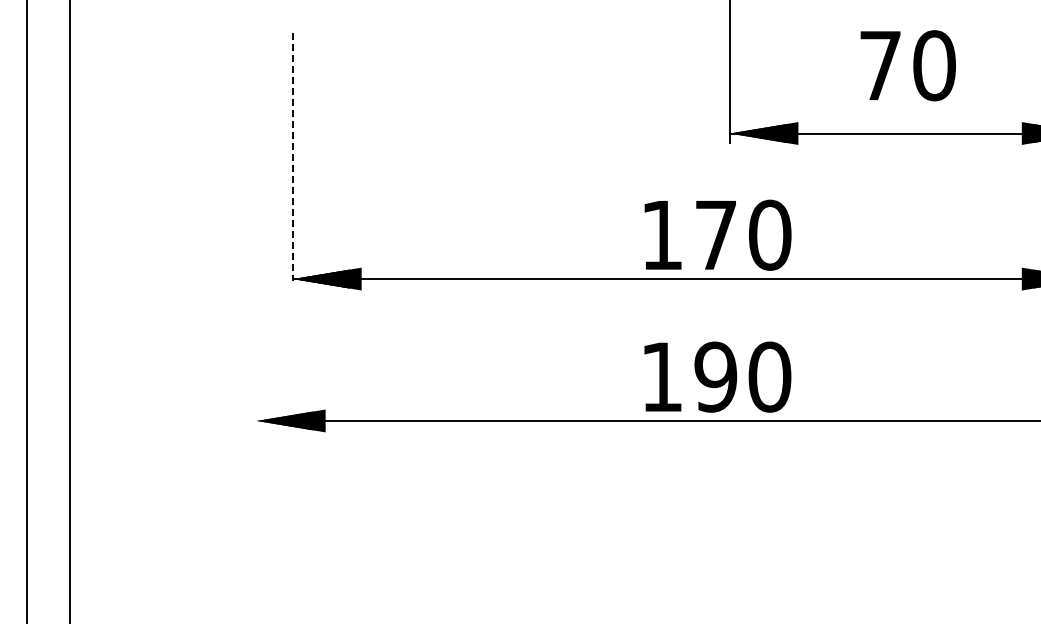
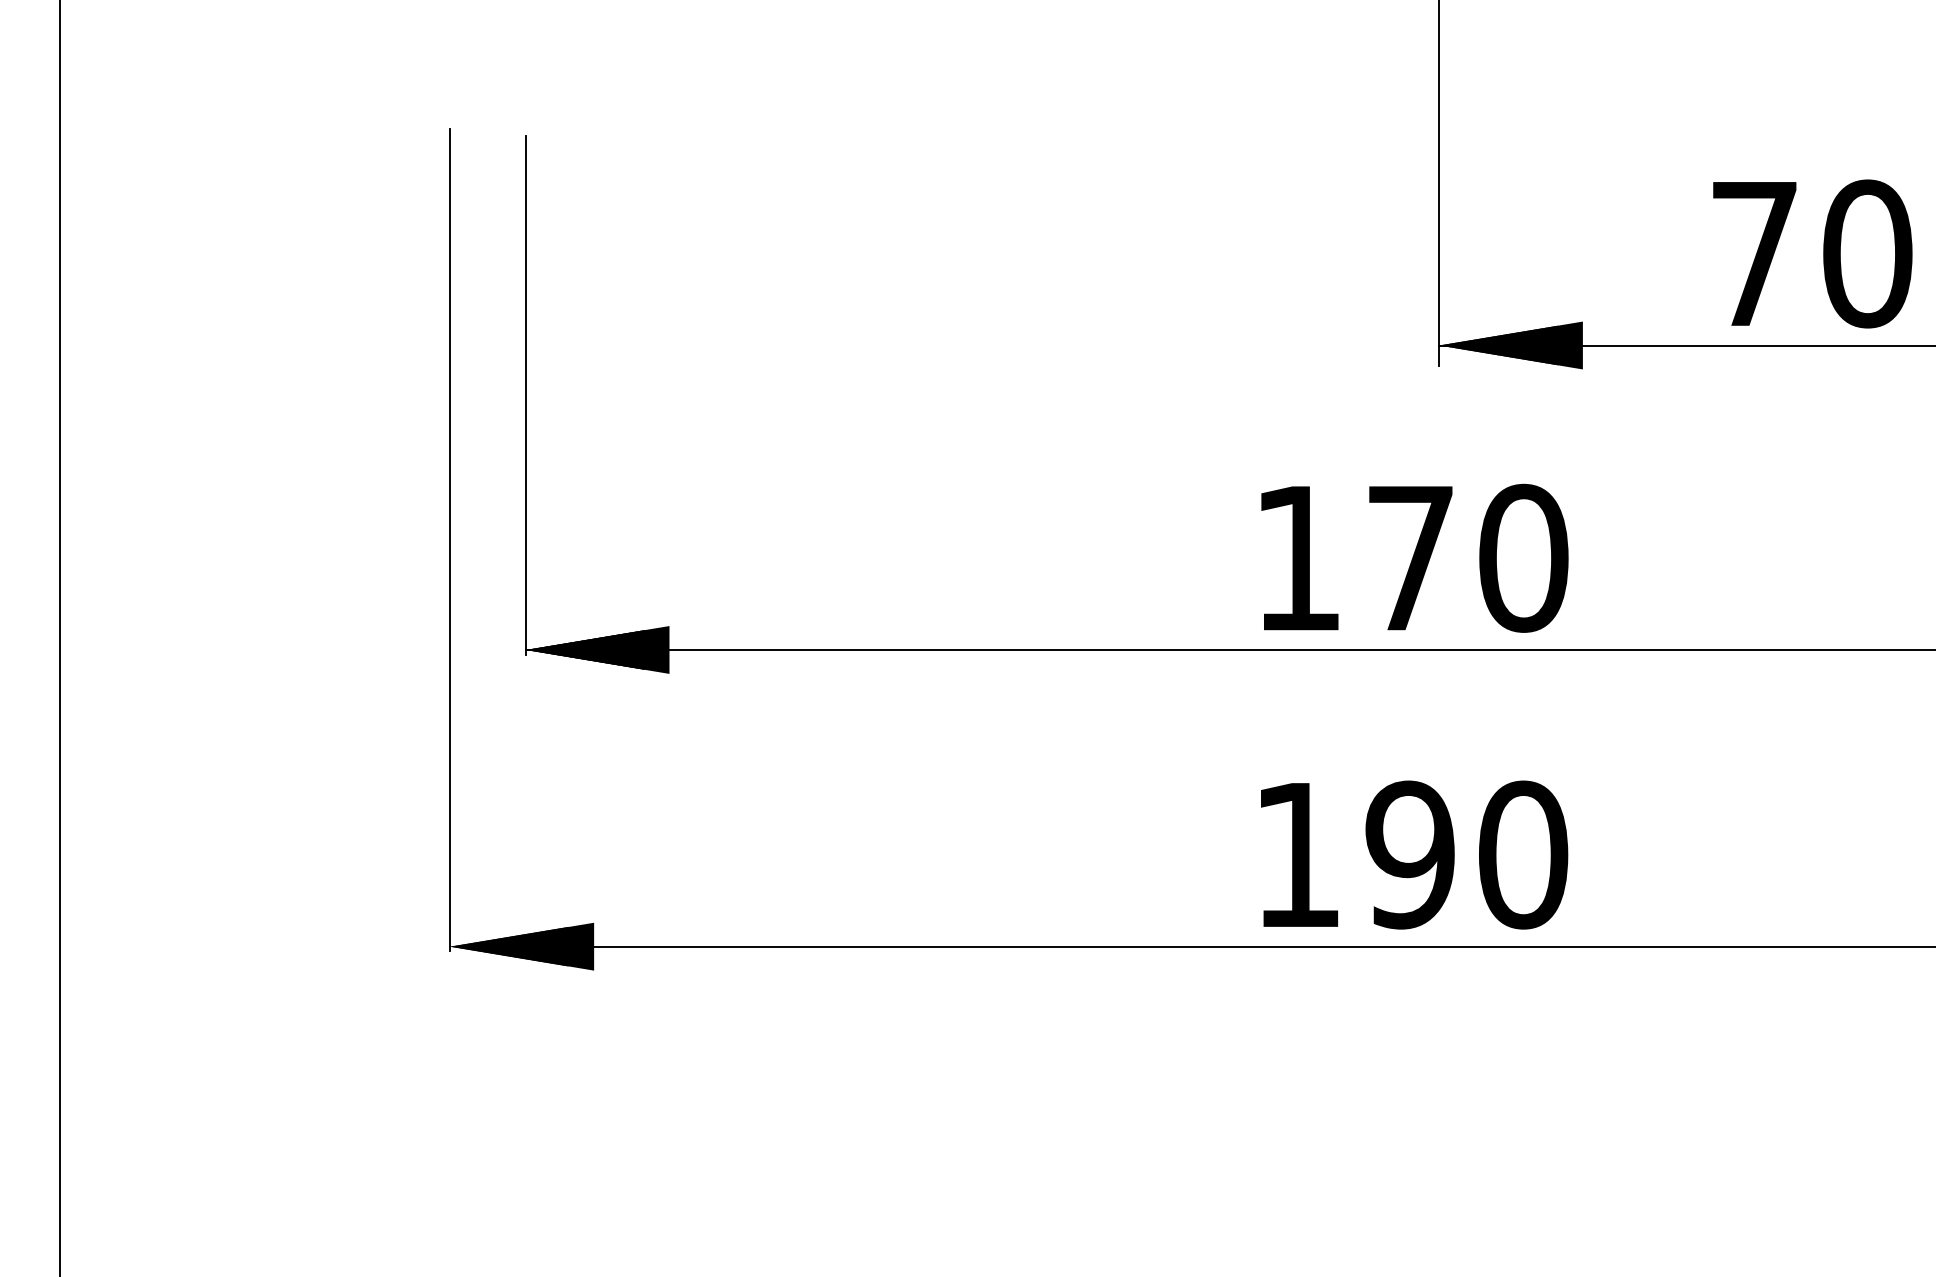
text: (907, 65) -> (1811, 253), moved
line: (293, 157) -> (526, 395), dashed -> solid
line: (256, 226) -> (449, 539), added

